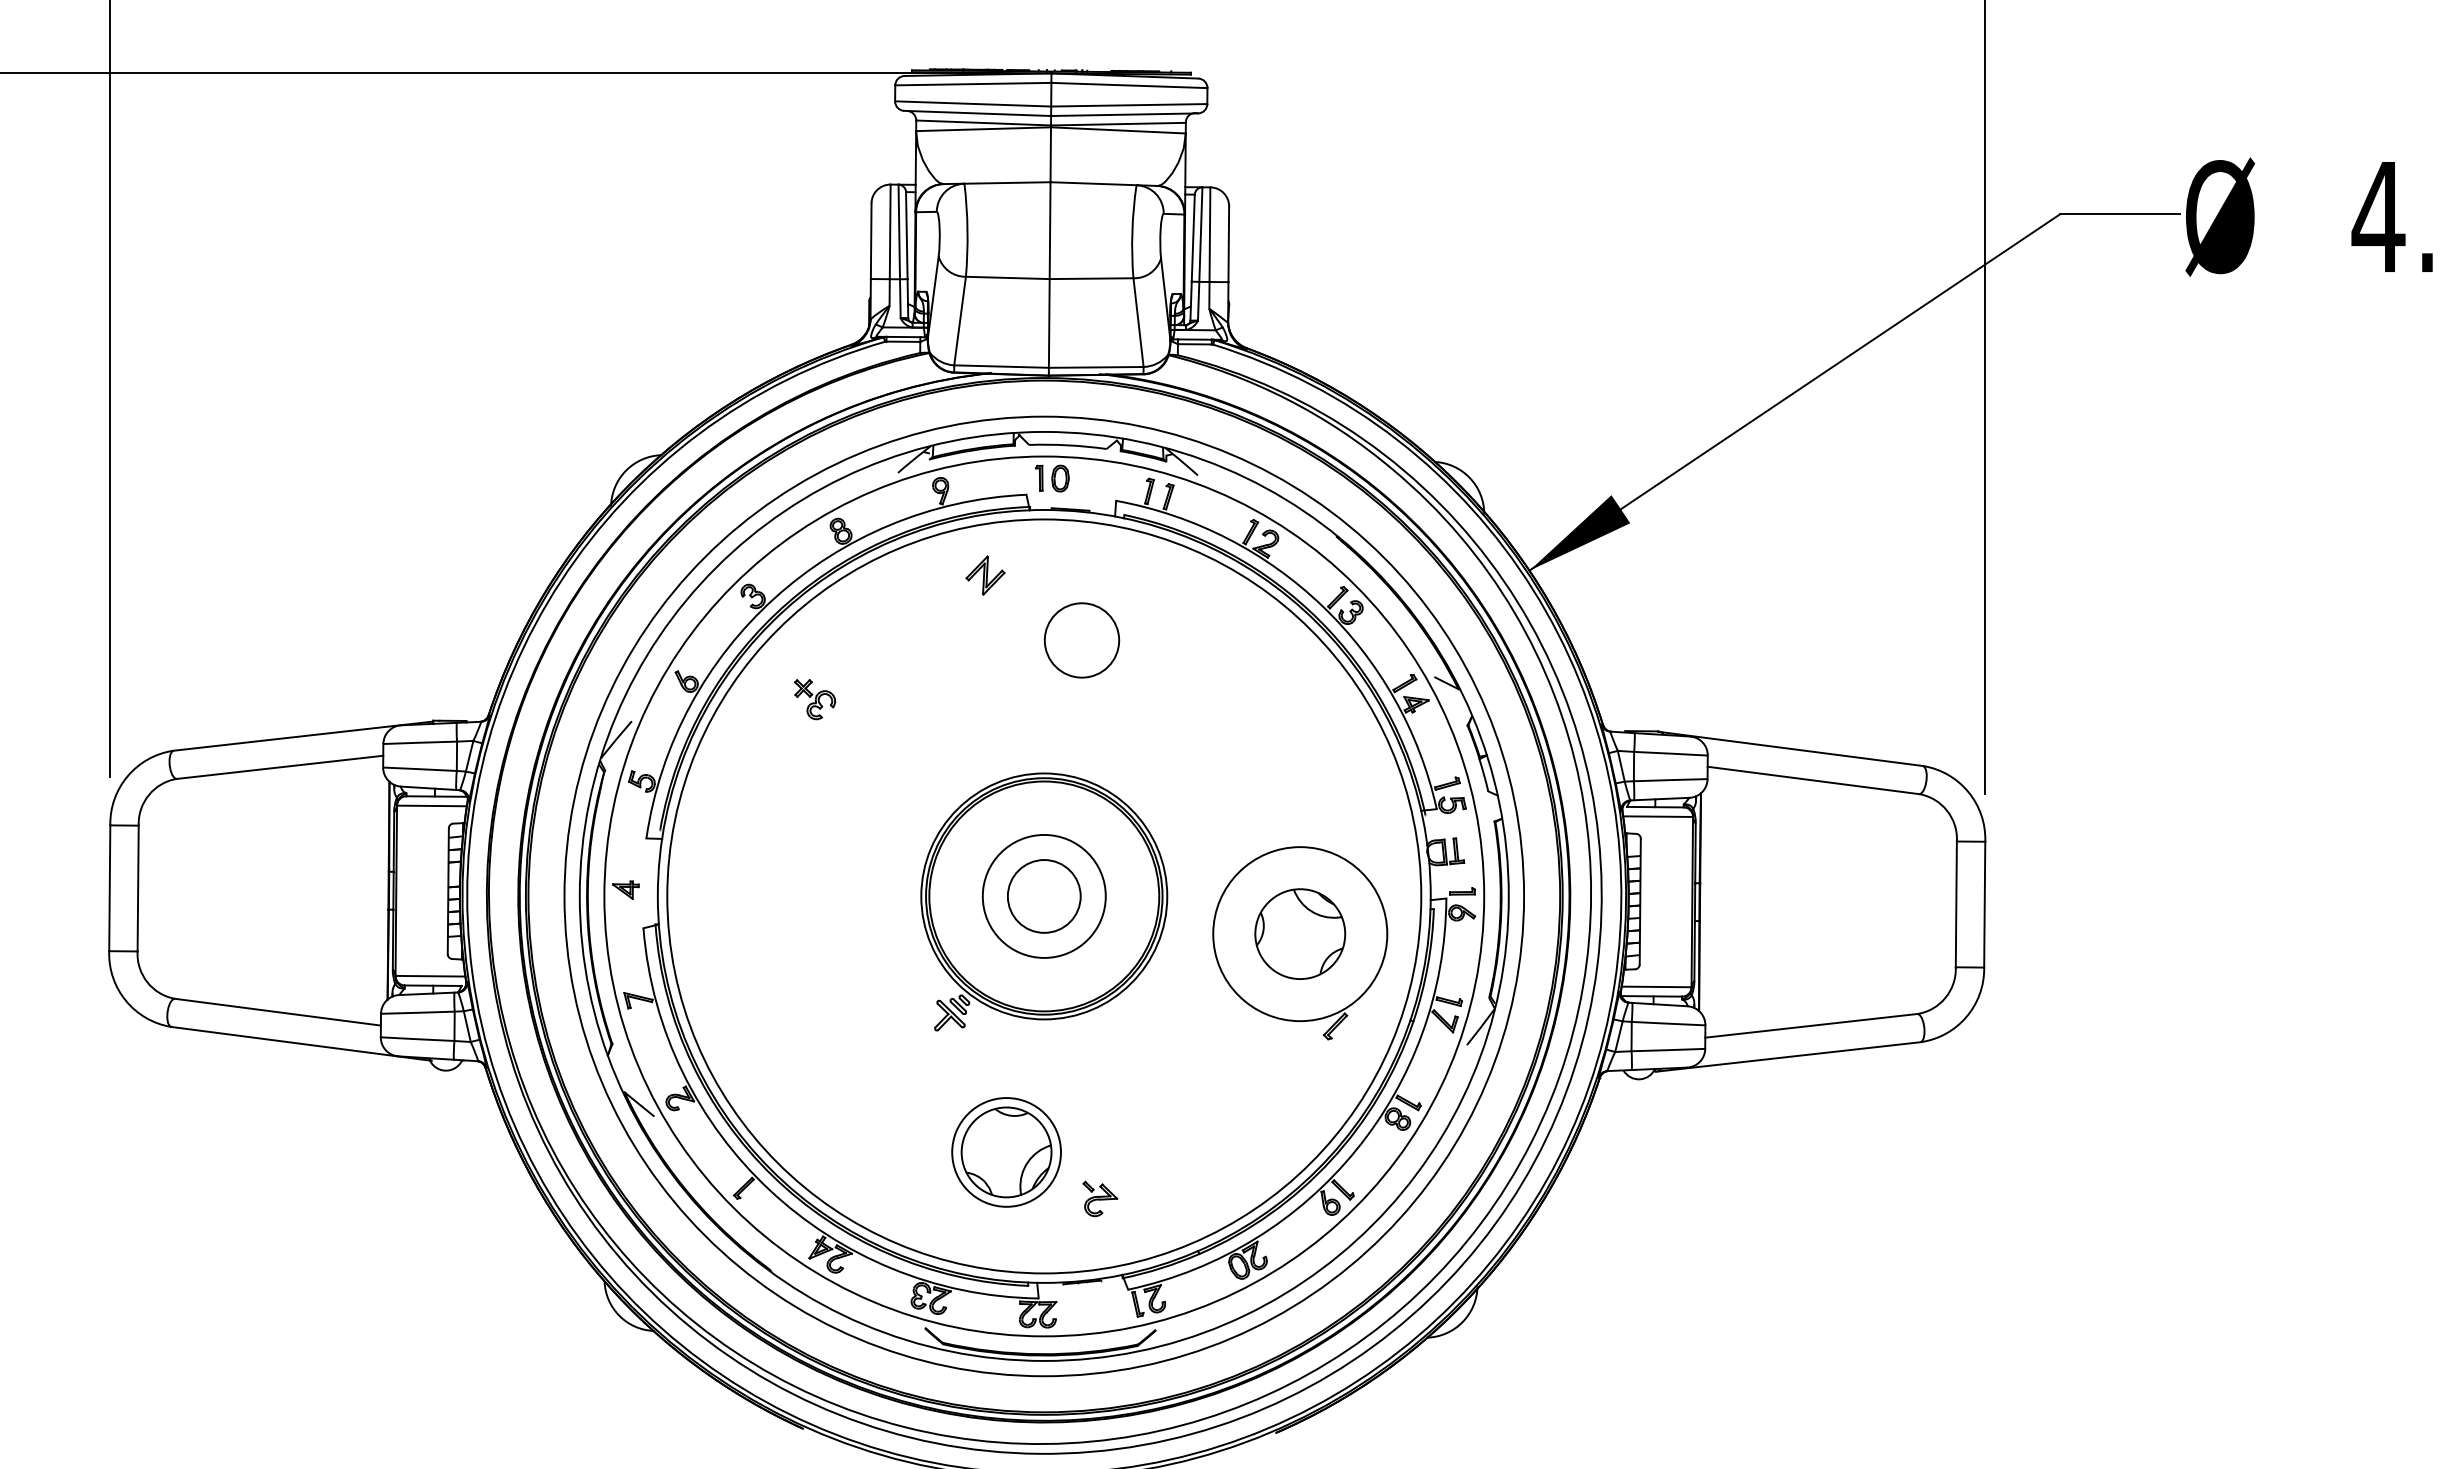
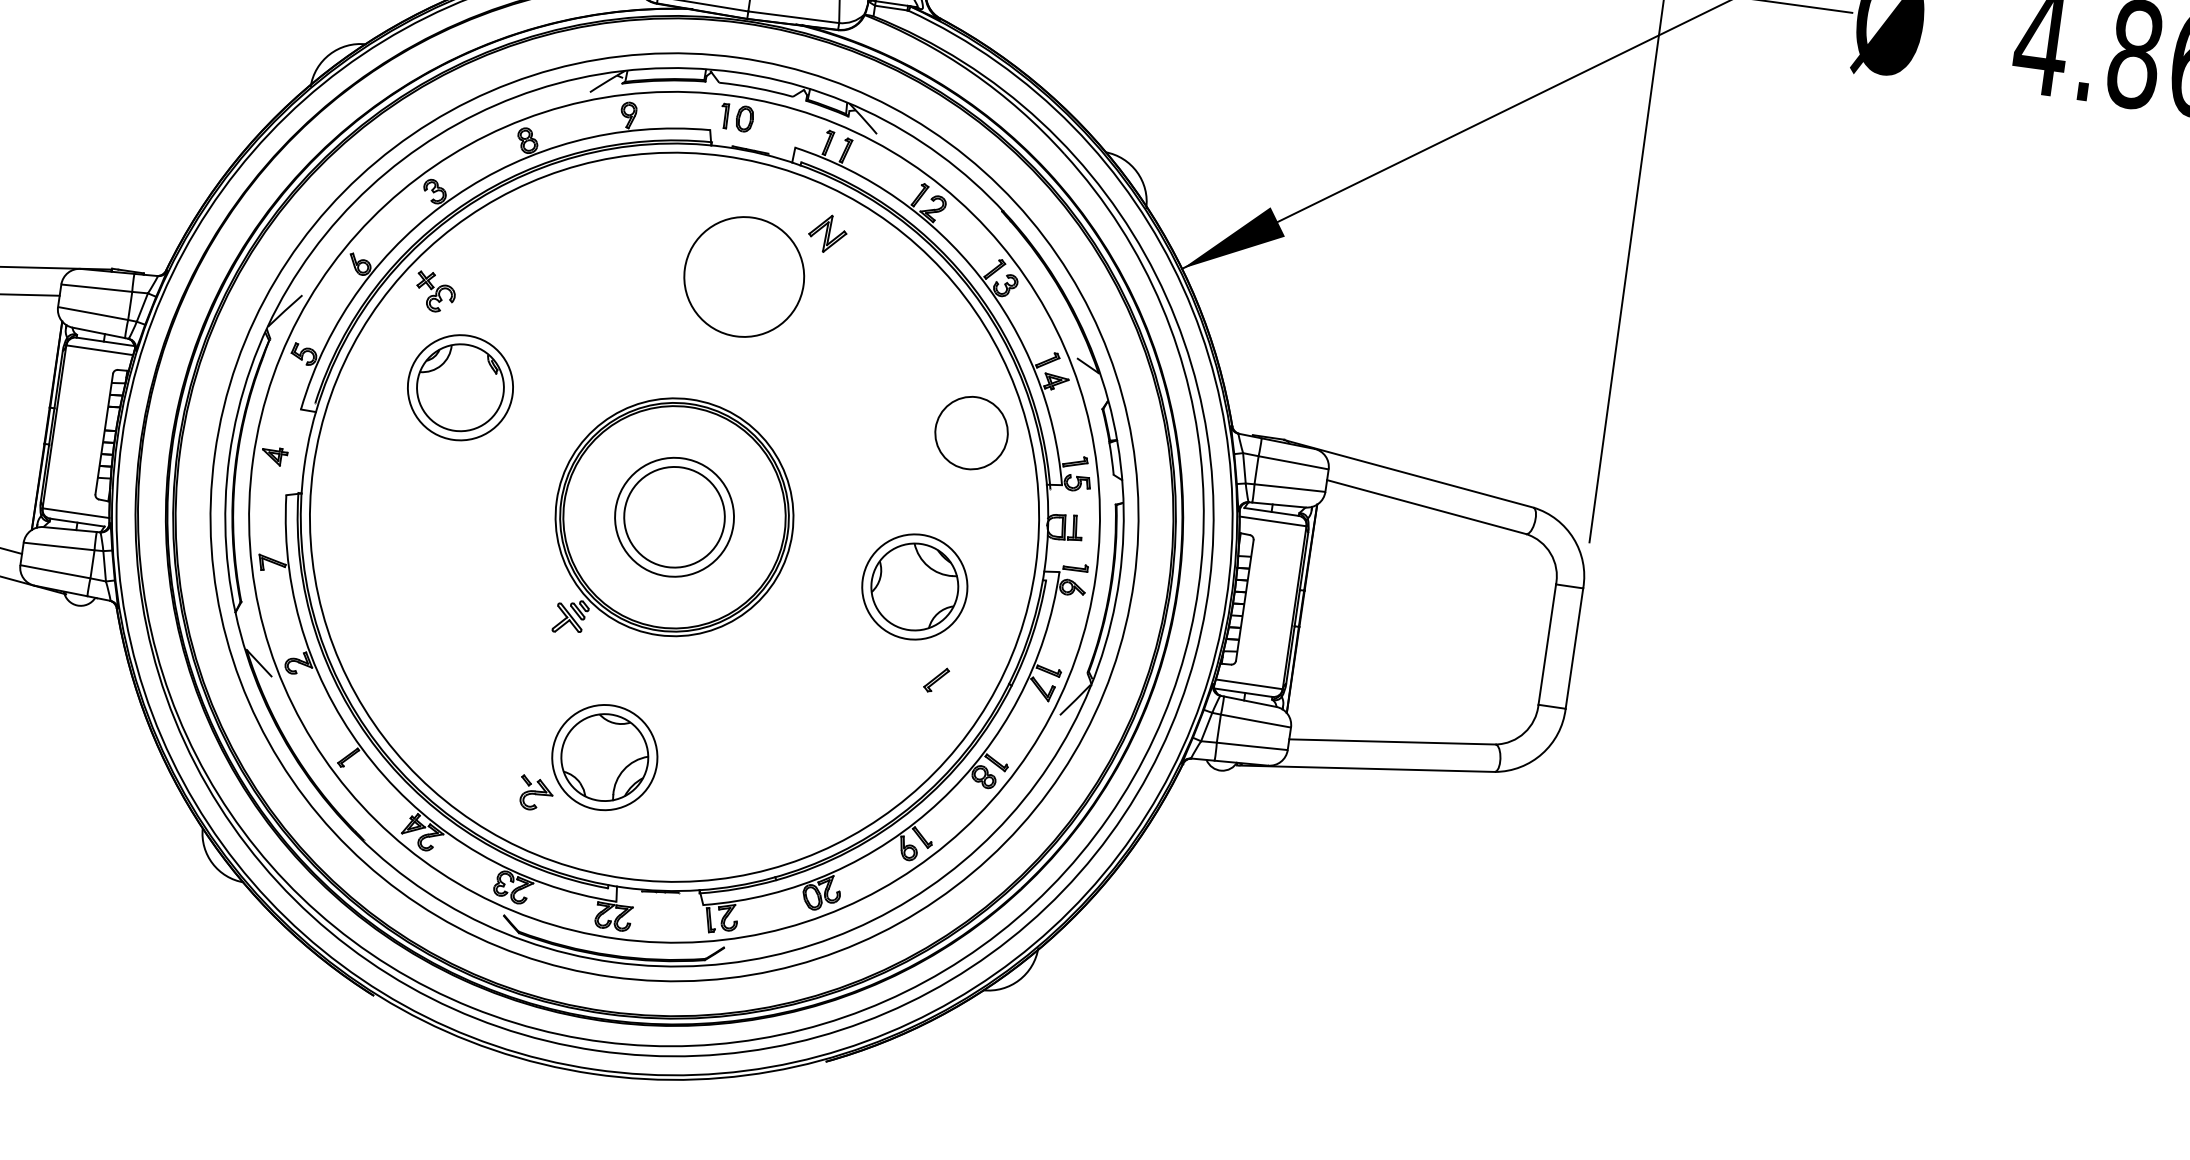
part: (985, 575) -> (827, 233), moved
circle: (1081, 640) -> (743, 276), size x1.67
part: (814, 699) -> (435, 292), moved
circle: (1336, 768) -> (971, 433), added
part: (806, 793) -> (460, 387), added
circle: (1044, 896) -> (674, 517), size x1.43
circle: (1299, 933) -> (914, 586), size x0.62
part: (1100, 1198) -> (536, 793), moved

